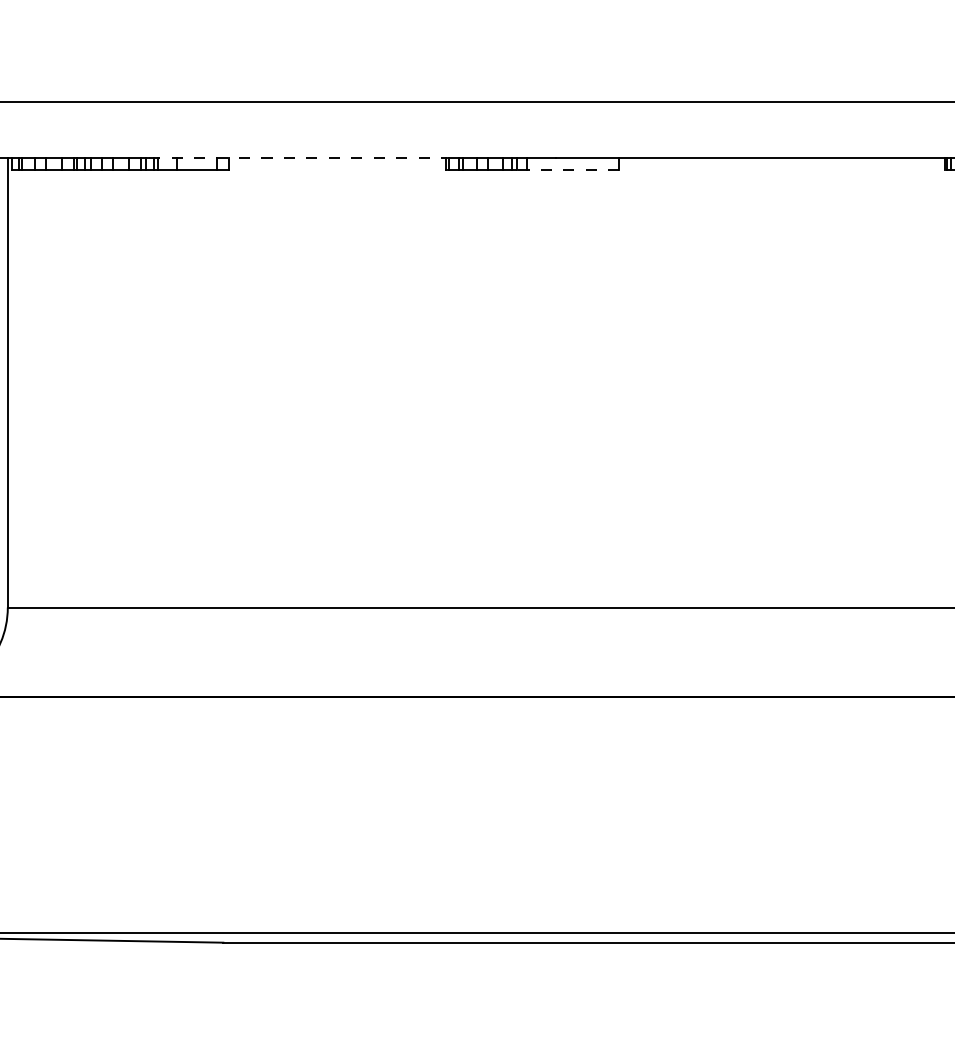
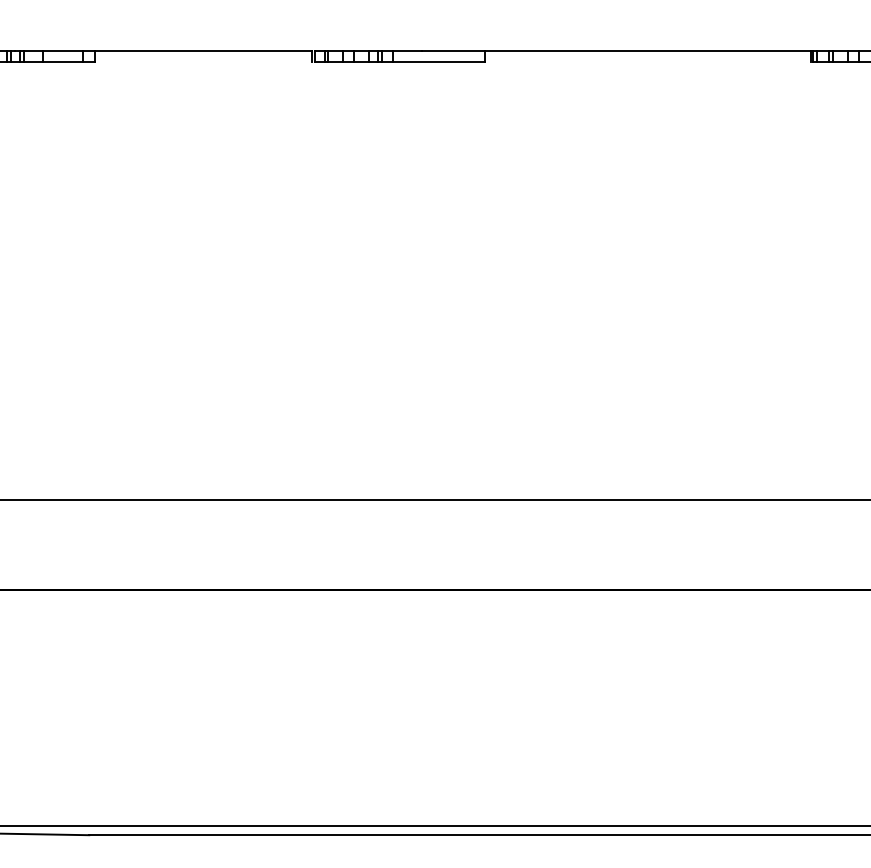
line: (297, 158) -> (163, 51), dashed -> solid
line: (567, 169) -> (433, 62), dashed -> solid

